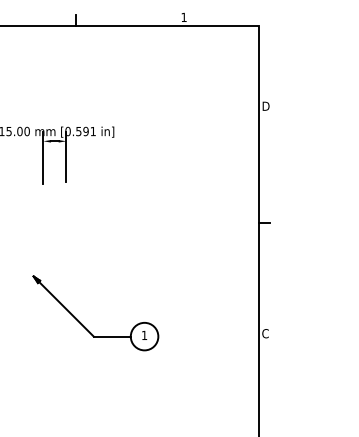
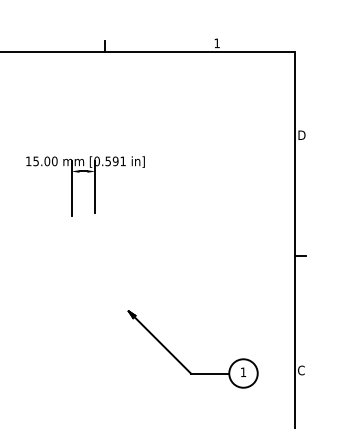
part: (83, 324) -> (180, 360), moved

